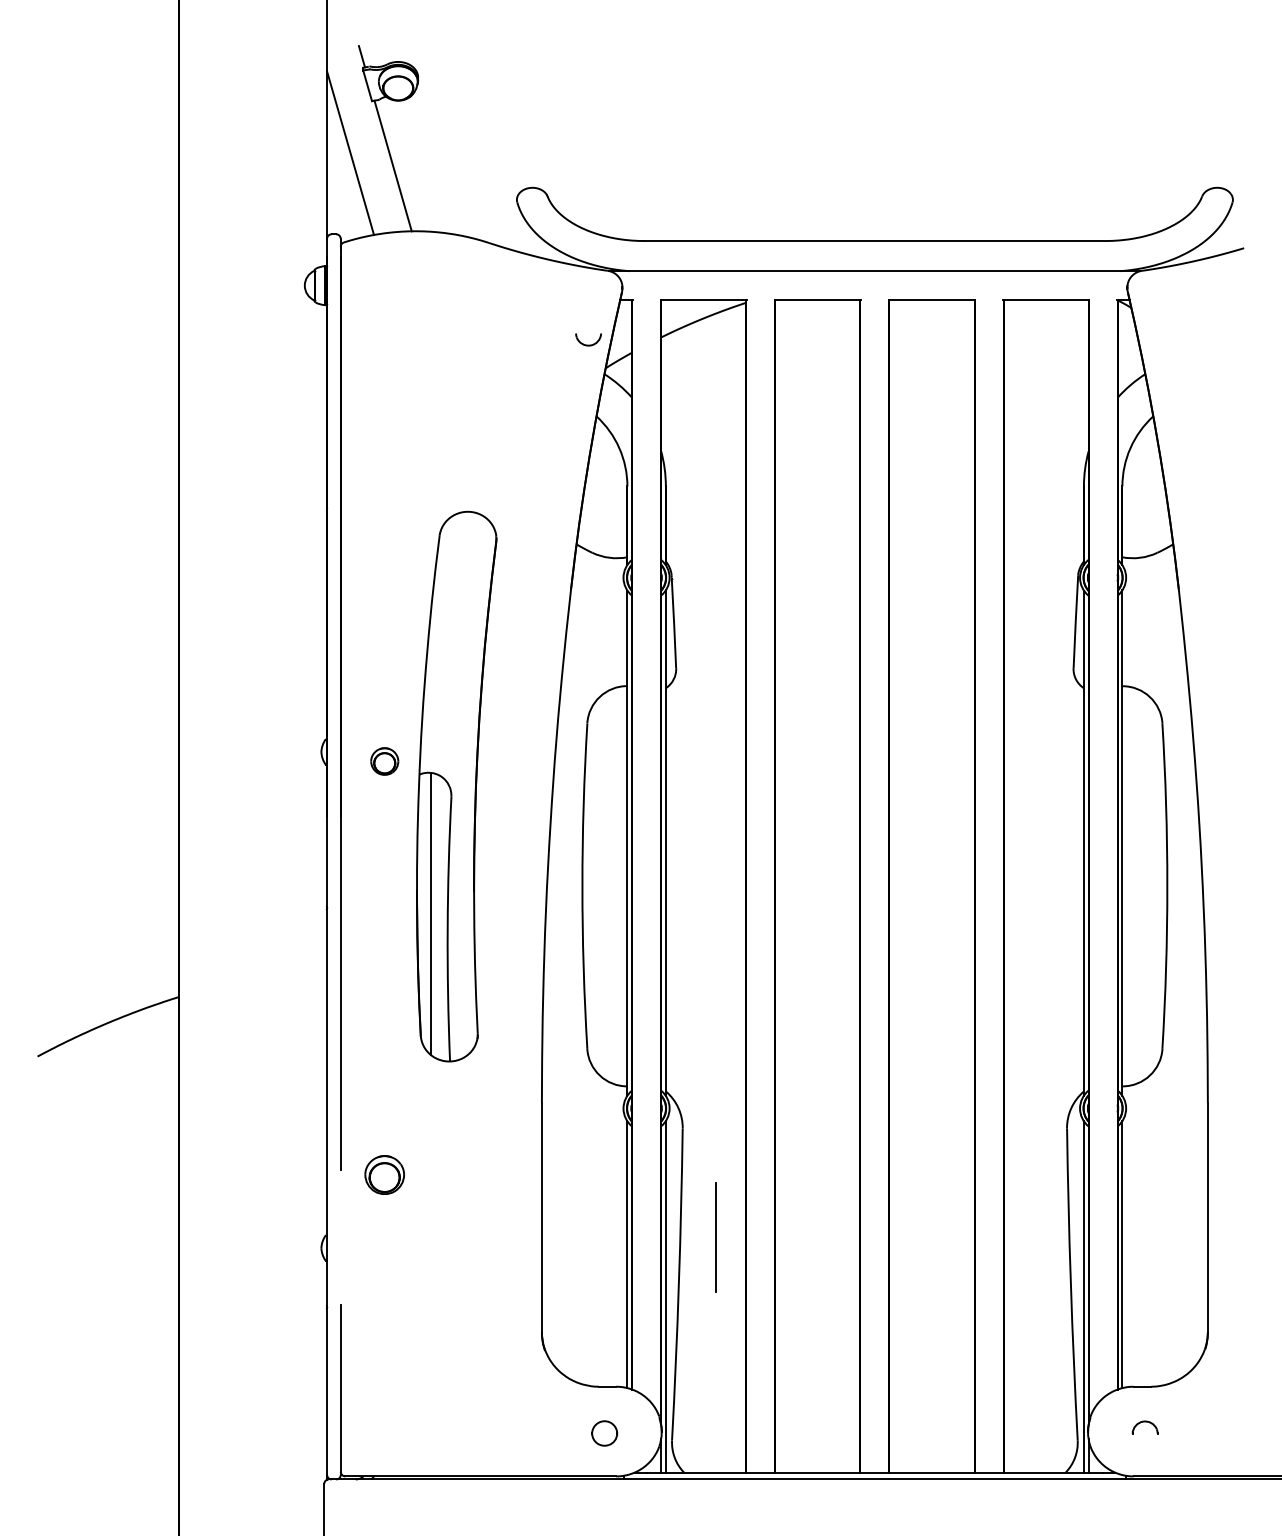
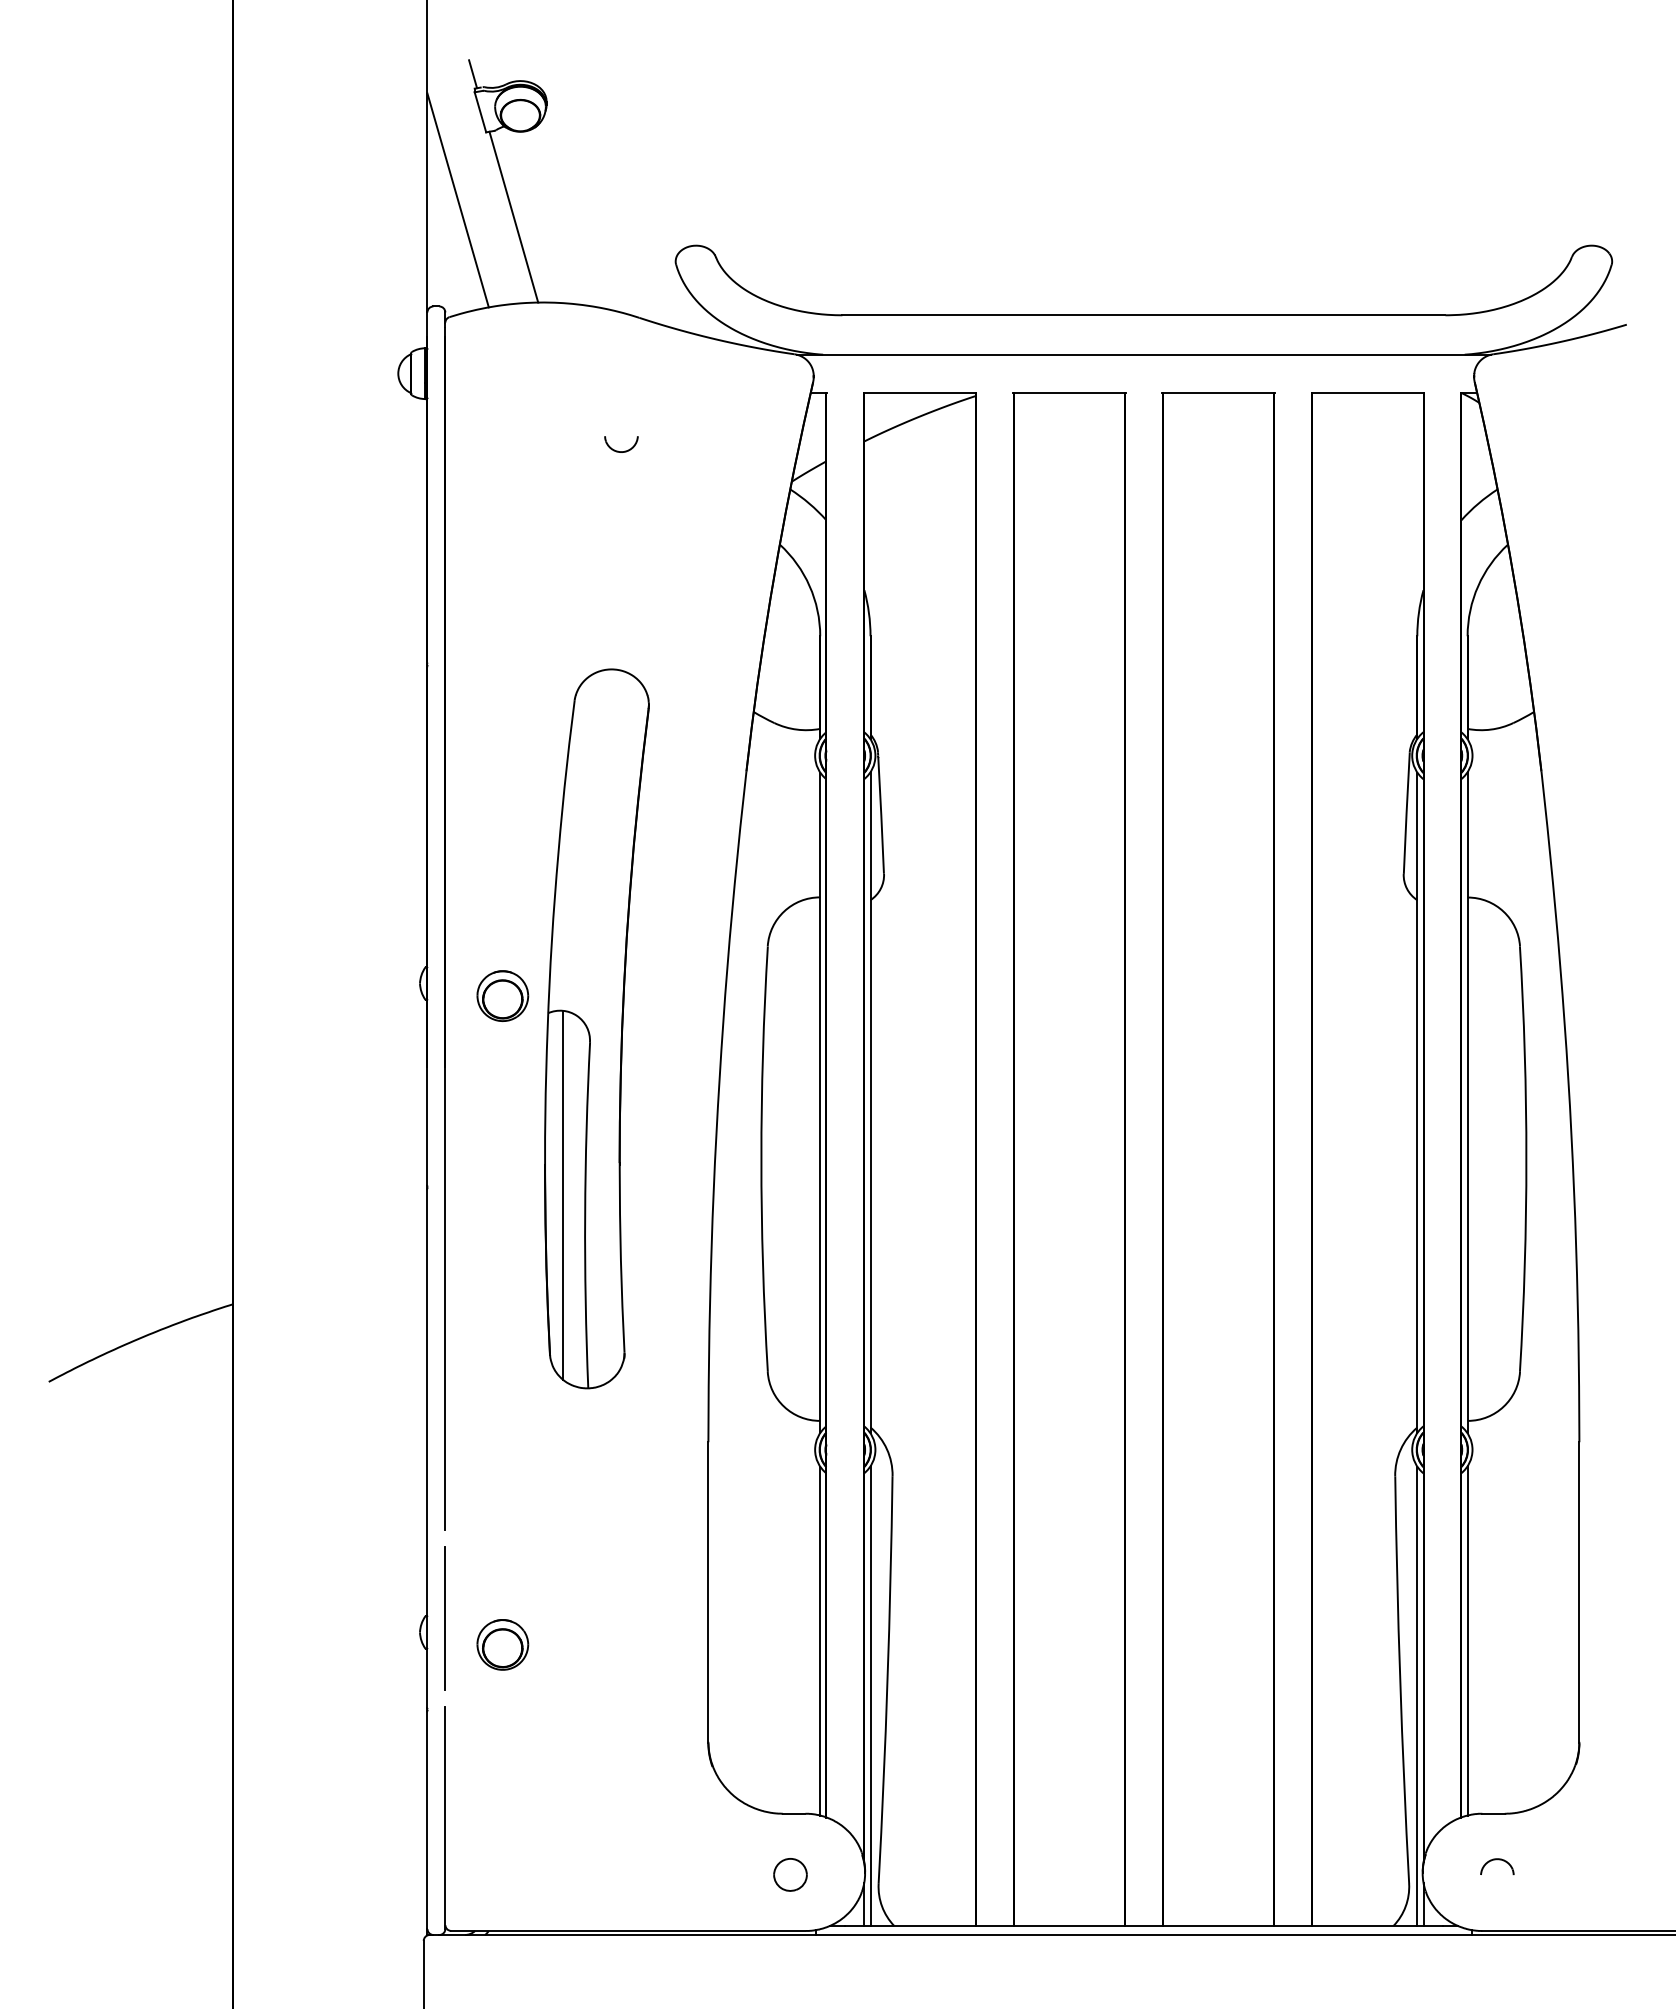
part: (586, 344) -> (618, 450), moved
part: (384, 761) -> (502, 995), size x1.43
part: (384, 1174) -> (502, 1644), moved
line: (715, 1237) -> (444, 1618), moved

